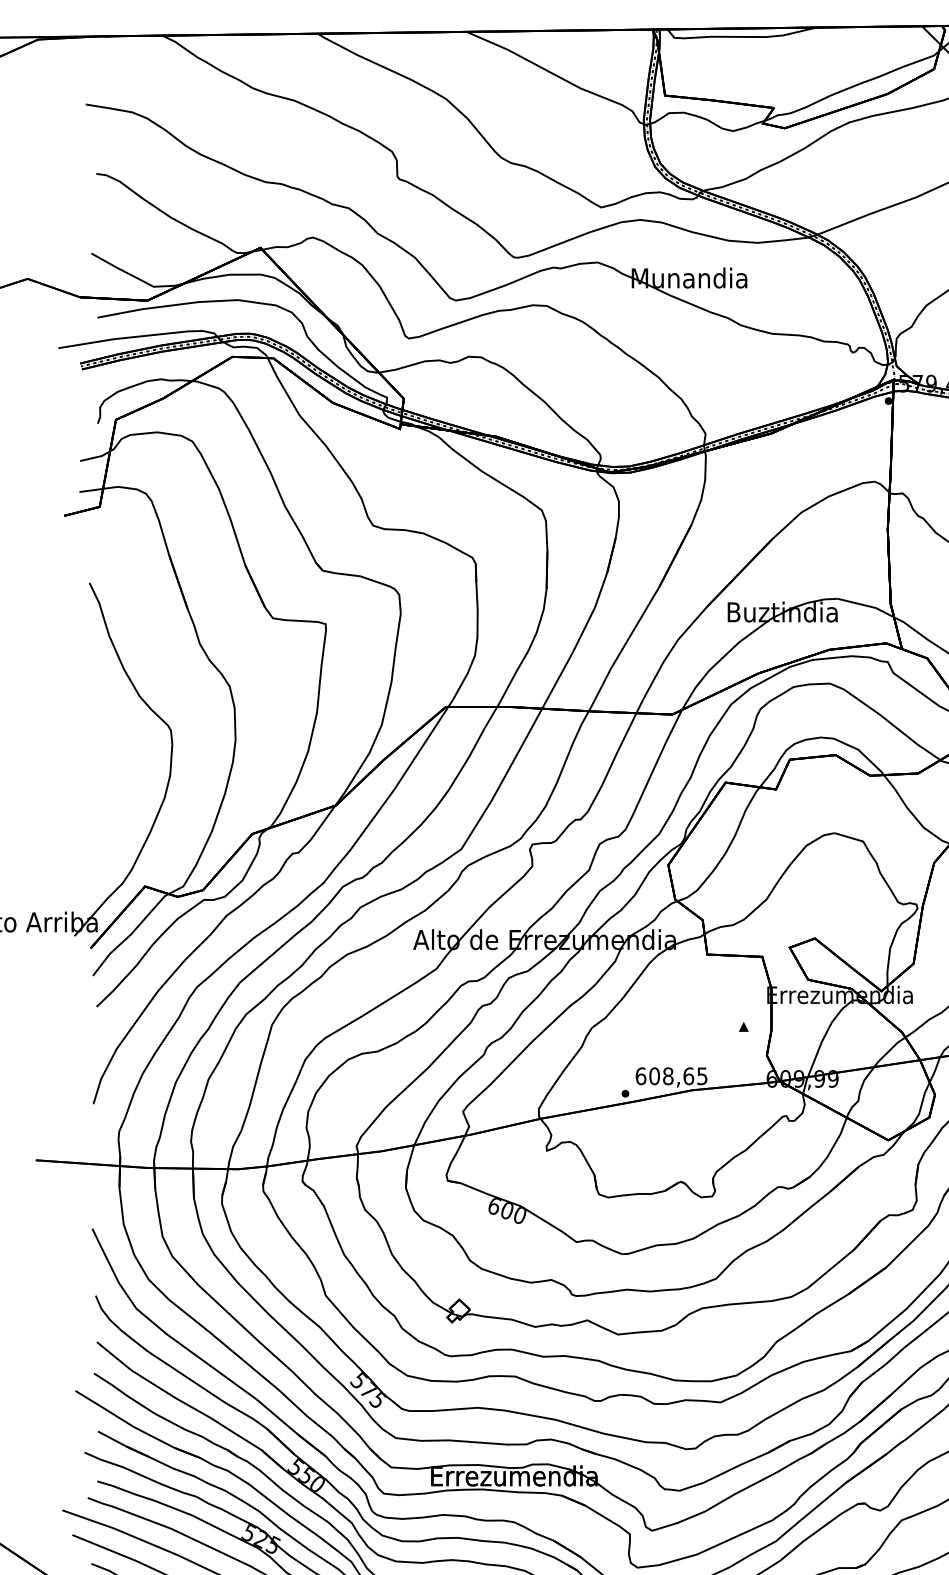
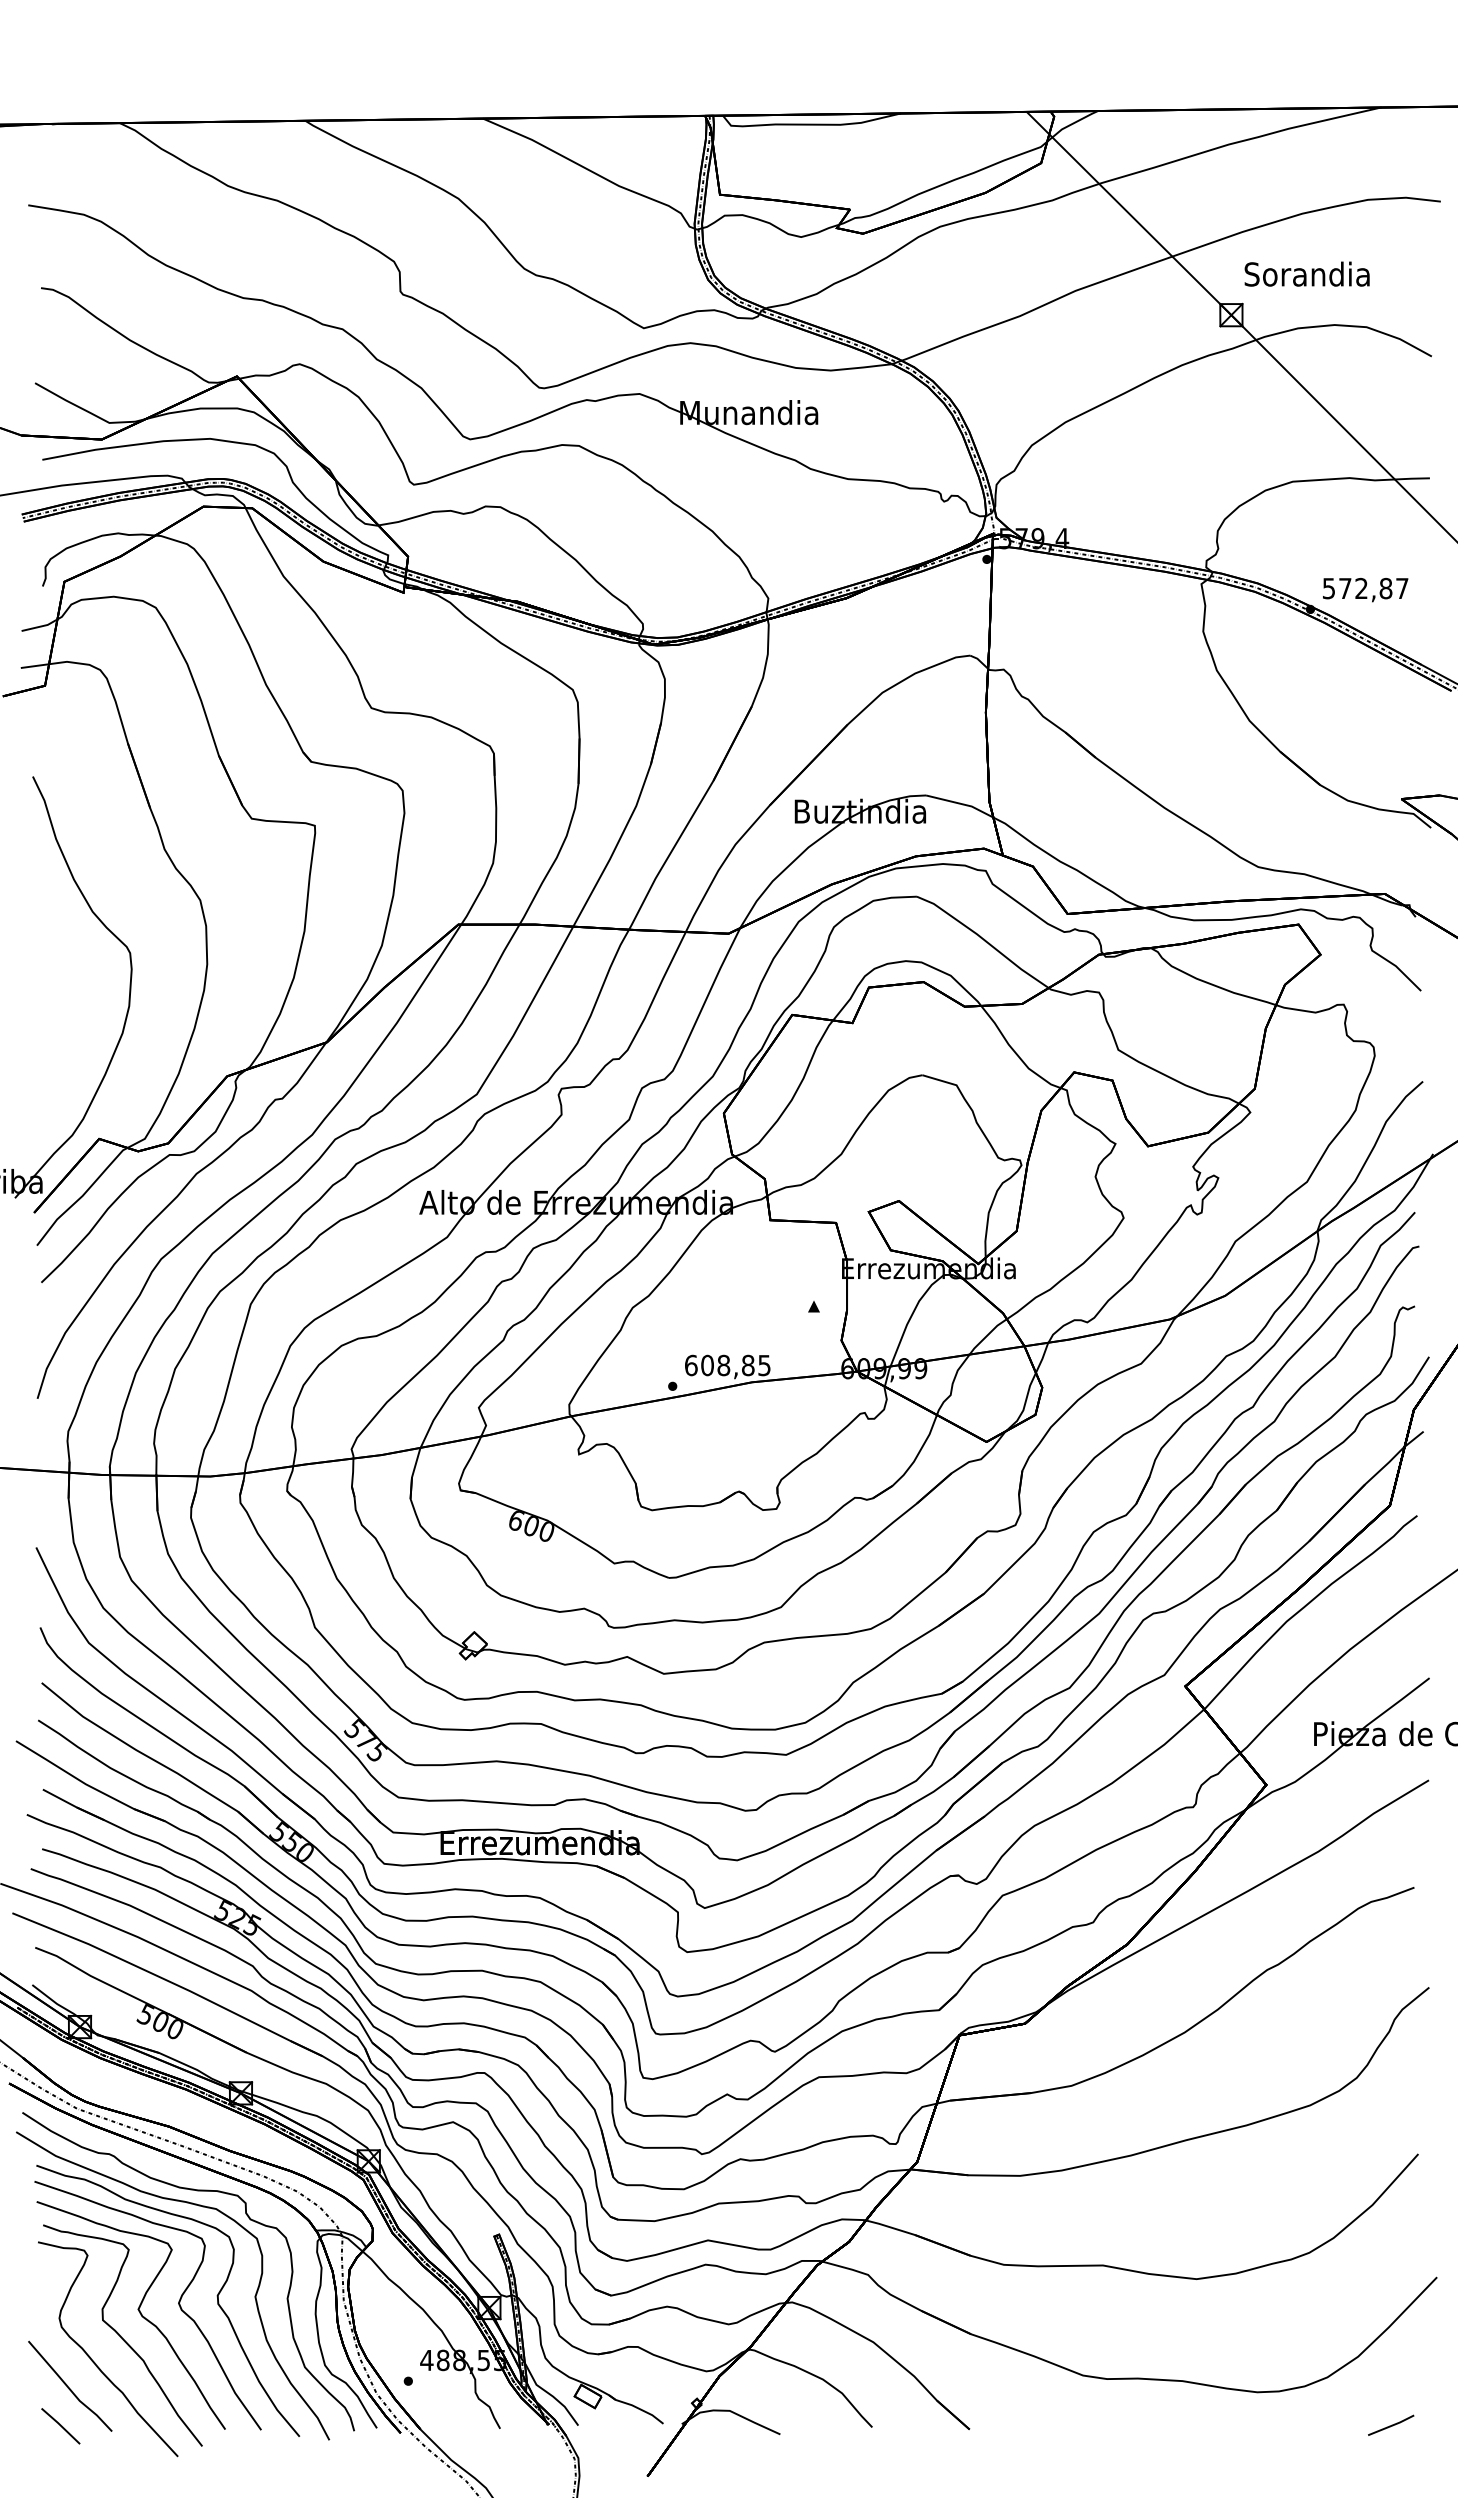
text: (688, 1075) -> (748, 1364), 608,65 -> 608,85

